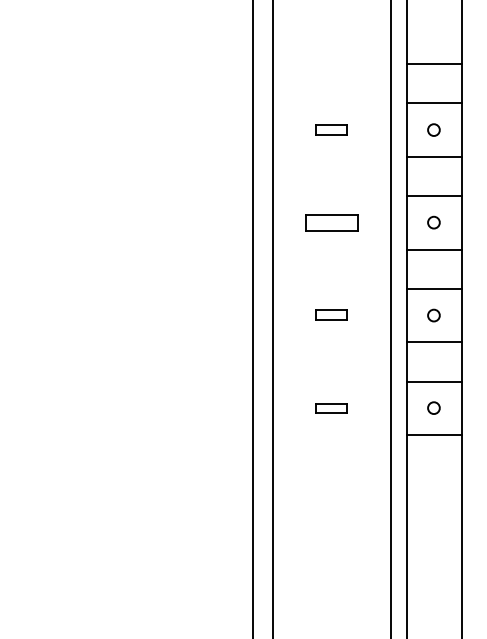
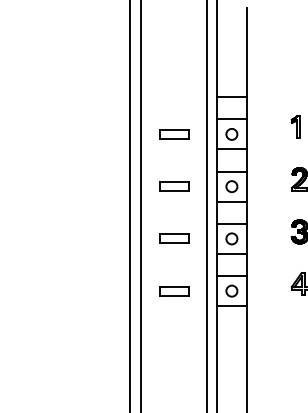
part: (331, 130) -> (174, 134), size x1.67
circle: (433, 130) -> (231, 134), size x1.67
circle: (433, 222) -> (231, 186), size x1.67
part: (331, 314) -> (174, 238), size x1.67
circle: (433, 314) -> (231, 238), size x1.67
circle: (433, 407) -> (231, 290), size x1.67
part: (331, 408) -> (174, 291), size x1.67

